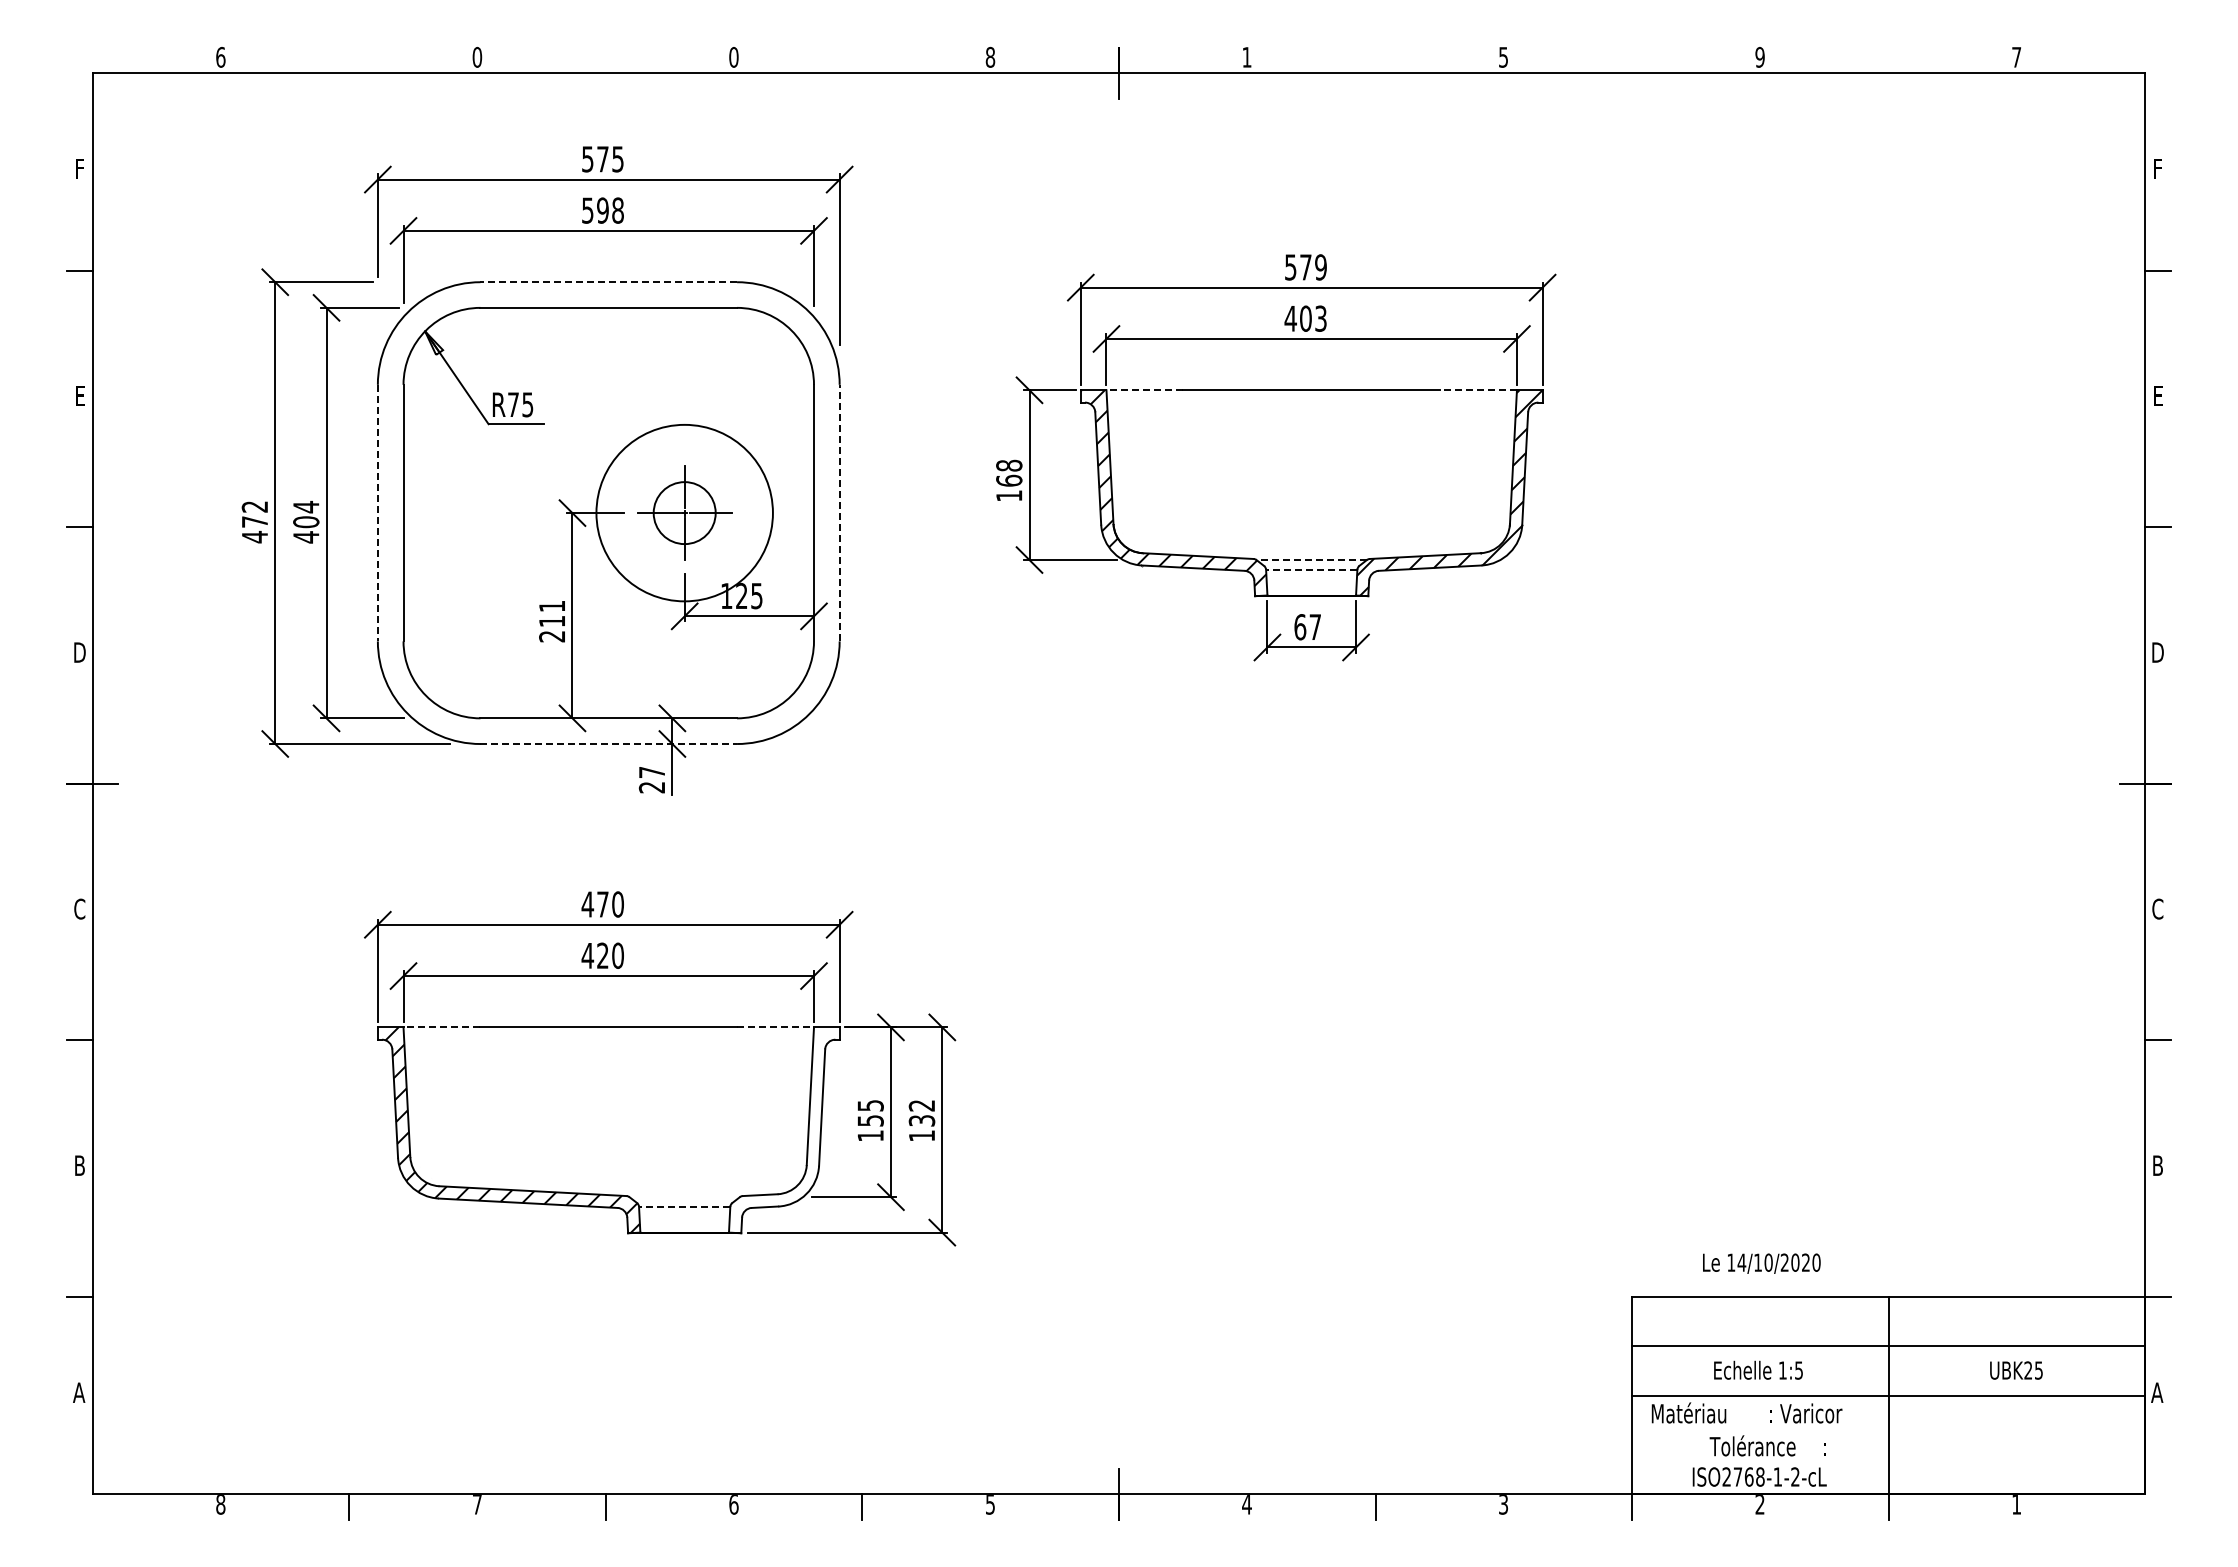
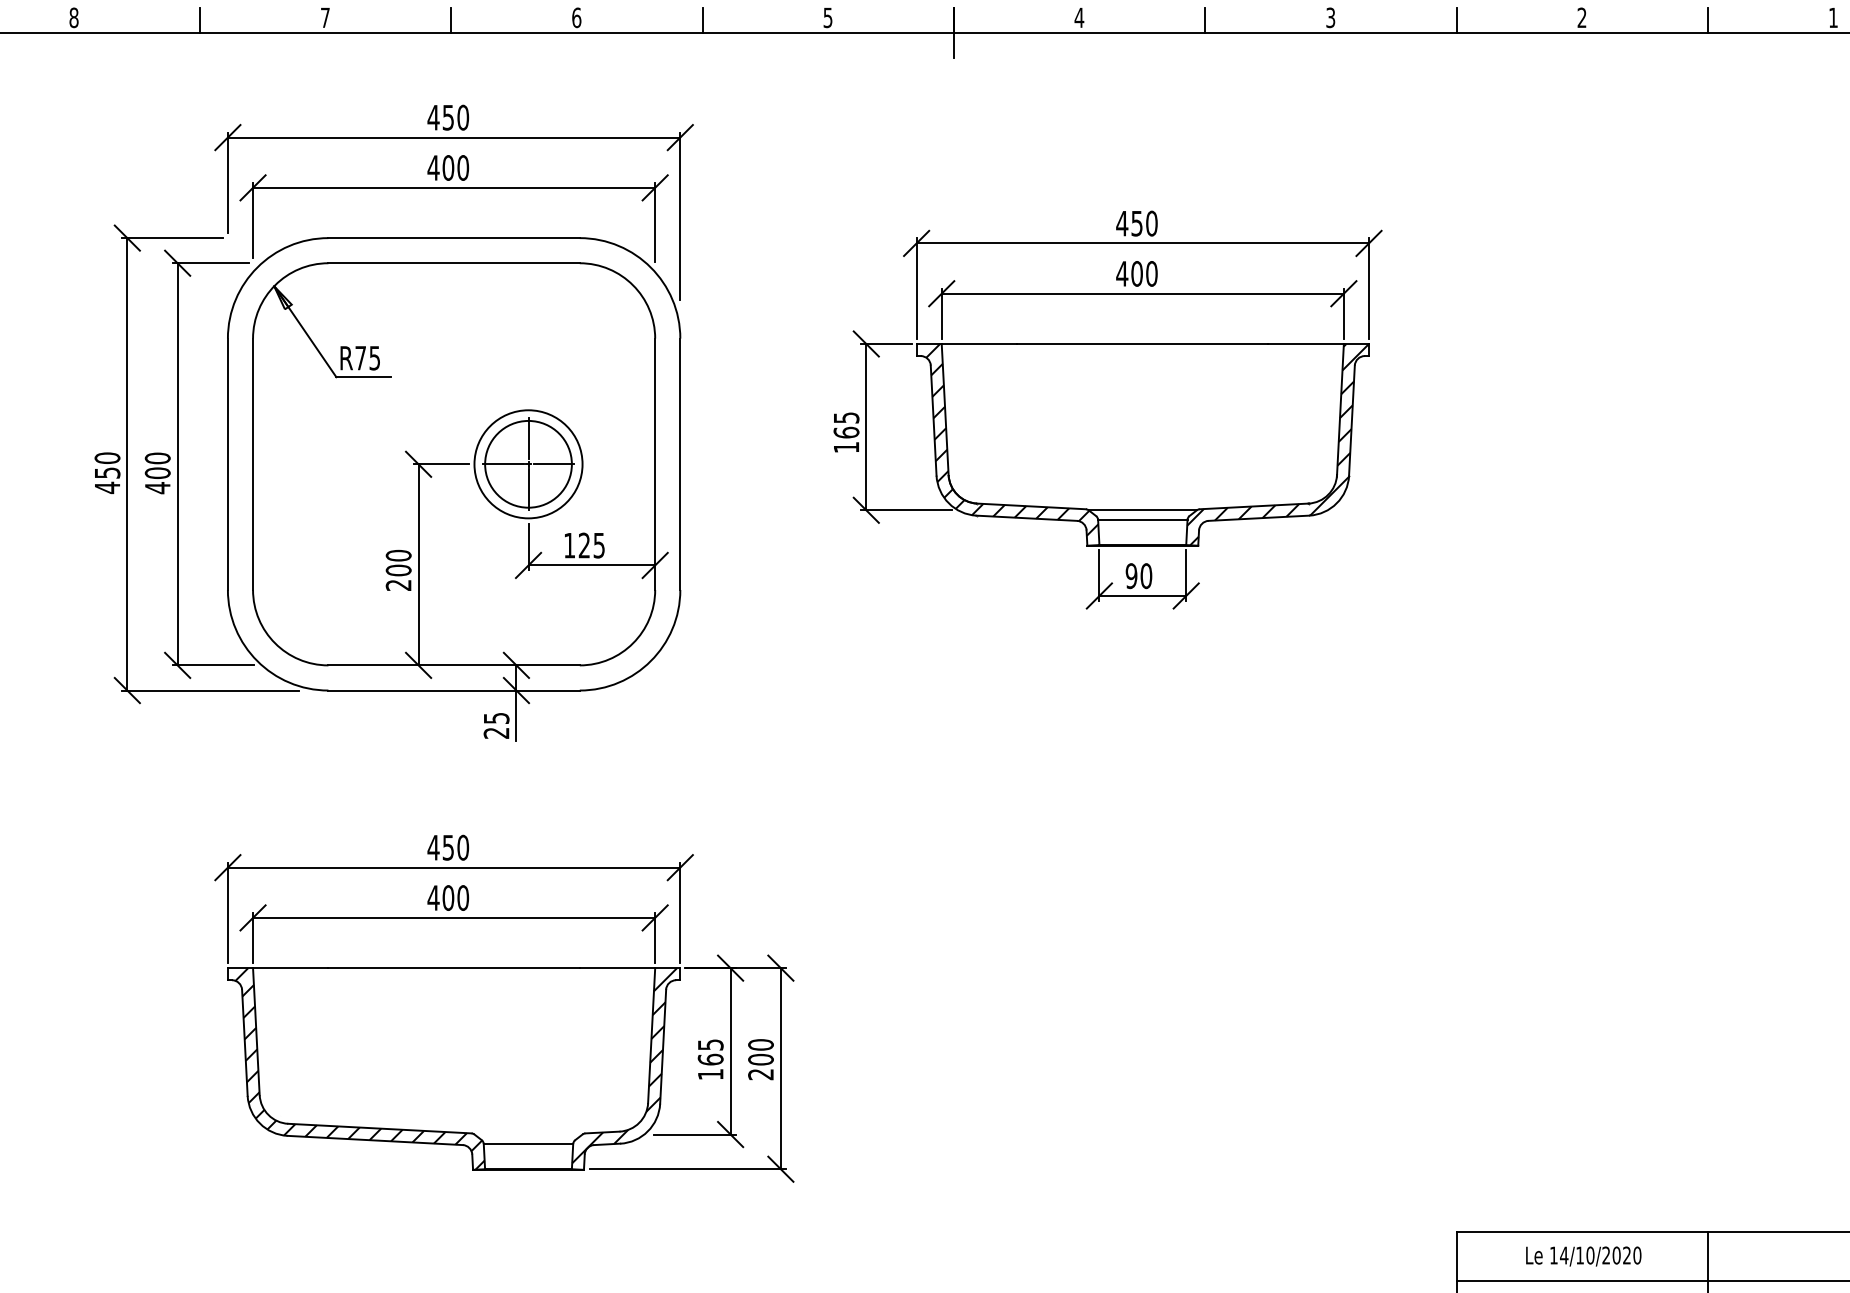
text: (220, 56) -> (73, 16), 6 -> 8
text: (477, 56) -> (325, 16), 0 -> 7
text: (733, 56) -> (576, 16), 0 -> 6
text: (990, 56) -> (828, 16), 8 -> 5
text: (1503, 56) -> (1330, 16), 5 -> 3
text: (1246, 57) -> (1078, 17), 1 -> 4
text: (1759, 57) -> (1581, 17), 9 -> 2
text: (2016, 57) -> (1833, 17), 7 -> 1
line: (349, 60) -> (200, 20), added
line: (605, 60) -> (450, 20), added
line: (862, 60) -> (702, 20), added
line: (1375, 60) -> (1205, 20), added
line: (1632, 60) -> (1457, 20), added
line: (1888, 60) -> (1707, 20), added
text: (602, 159) -> (447, 117), 575 -> 450
text: (602, 210) -> (447, 167), 598 -> 400
text: (1305, 267) -> (1136, 223), 579 -> 450
line: (608, 282) -> (453, 238), dashed -> solid
text: (1320, 318) -> (1151, 273), 403 -> 400
line: (1144, 390) -> (978, 344), dashed -> solid
line: (1477, 390) -> (1305, 344), dashed -> solid
text: (1009, 465) -> (846, 417), 168 -> 165
text: (306, 506) -> (157, 457), 404 -> 400
circle: (684, 512) -> (528, 463), size x0.62
circle: (684, 512) -> (528, 463), size x1.43
line: (839, 512) -> (680, 463), dashed -> solid
line: (377, 513) -> (227, 464), dashed -> solid
text: (254, 514) -> (107, 465), 472 -> 450
line: (1311, 560) -> (1142, 510), dashed -> solid
line: (1311, 569) -> (1142, 519), dashed -> solid
text: (552, 613) -> (398, 562), 211 -> 200
text: (1307, 627) -> (1138, 576), 67 -> 90
line: (609, 744) -> (454, 691), dashed -> solid
text: (652, 772) -> (496, 718), 27 -> 25
text: (602, 904) -> (447, 847), 470 -> 450
text: (602, 955) -> (447, 897), 420 -> 400
line: (441, 1027) -> (290, 968), dashed -> solid
line: (776, 1027) -> (618, 968), dashed -> solid
text: (870, 1120) -> (710, 1059), 155 -> 165
text: (921, 1120) -> (760, 1059), 132 -> 200
hatch: (782, 1126) -> (624, 1065), added
line: (684, 1206) -> (528, 1143), dashed -> solid
text: (1761, 1263) -> (1583, 1256), moved

